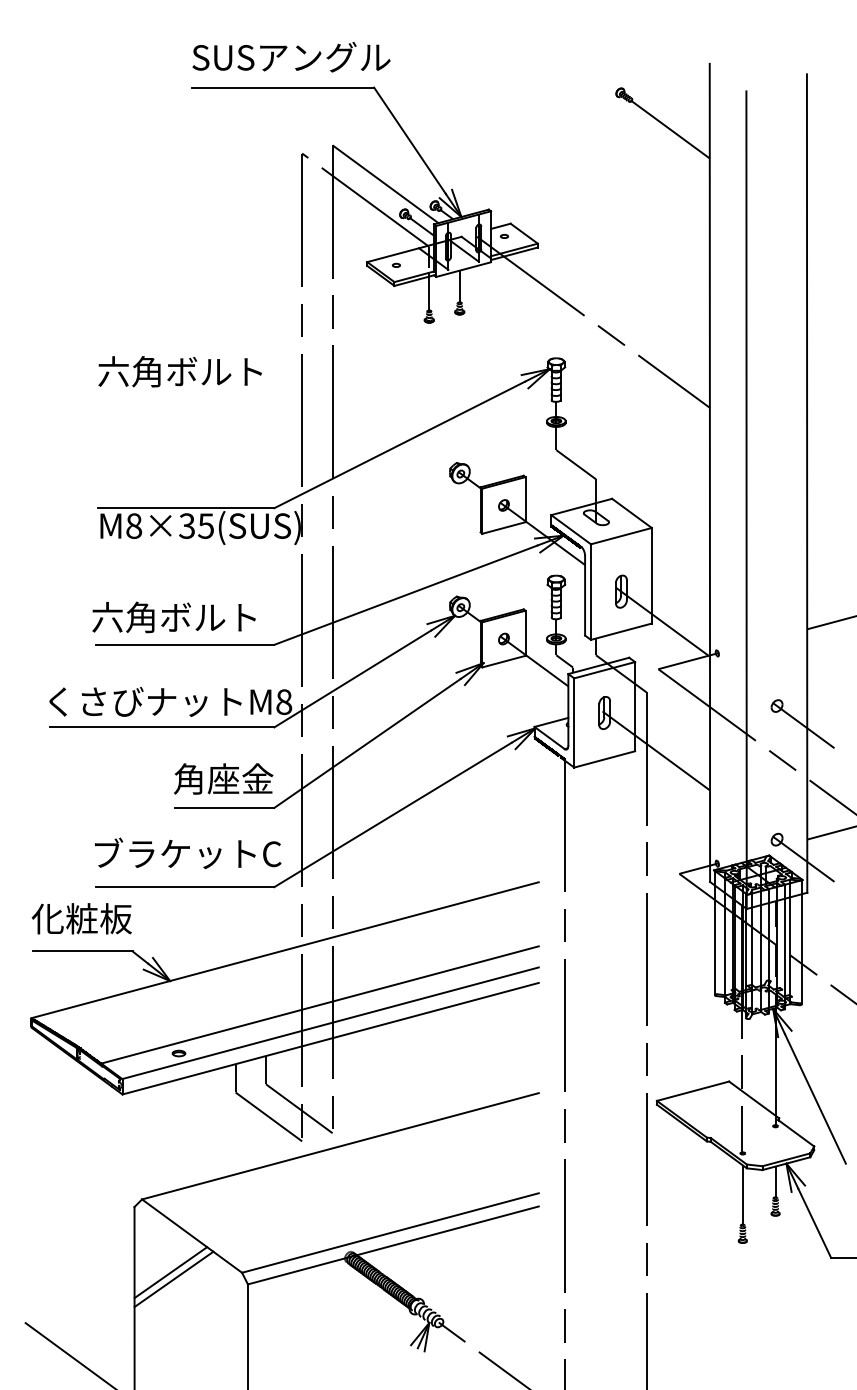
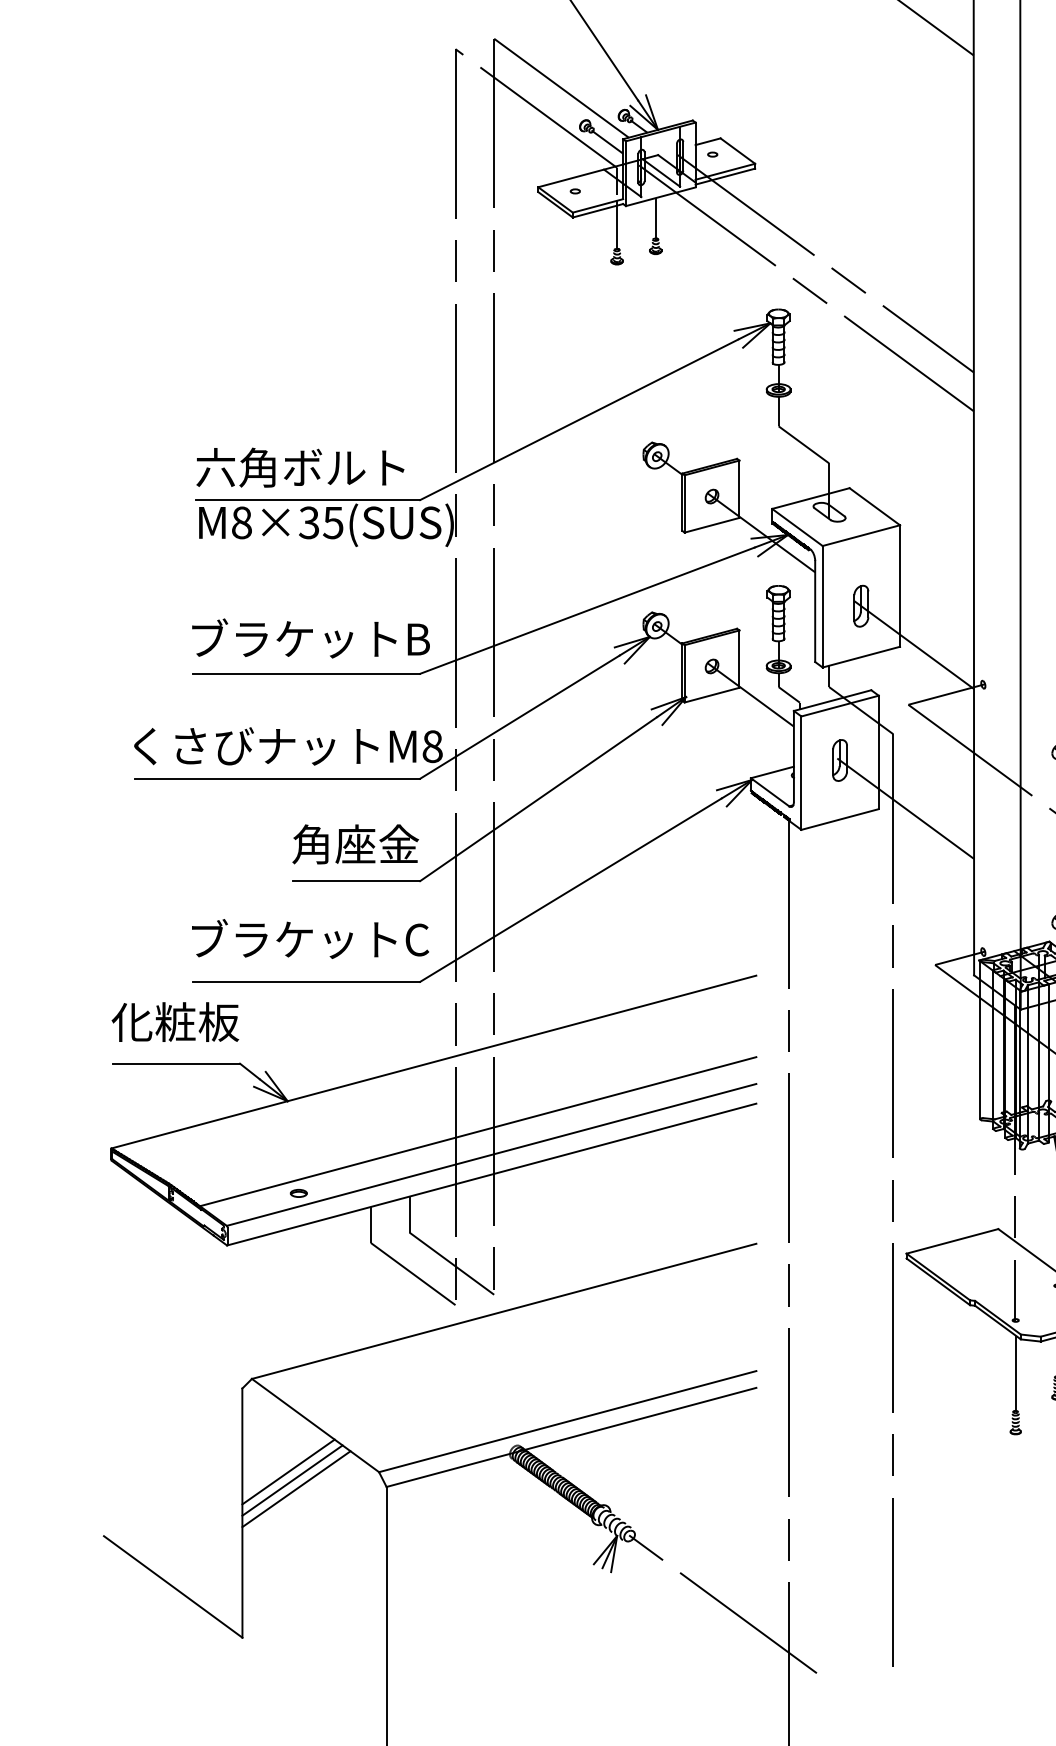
line: (577, 341) -> (805, 288), added
text: (179, 371) -> (299, 467), moved
text: (187, 617) -> (309, 639), 六角ボルト -> ブラケットB
line: (176, 1285) -> (295, 1488), added

